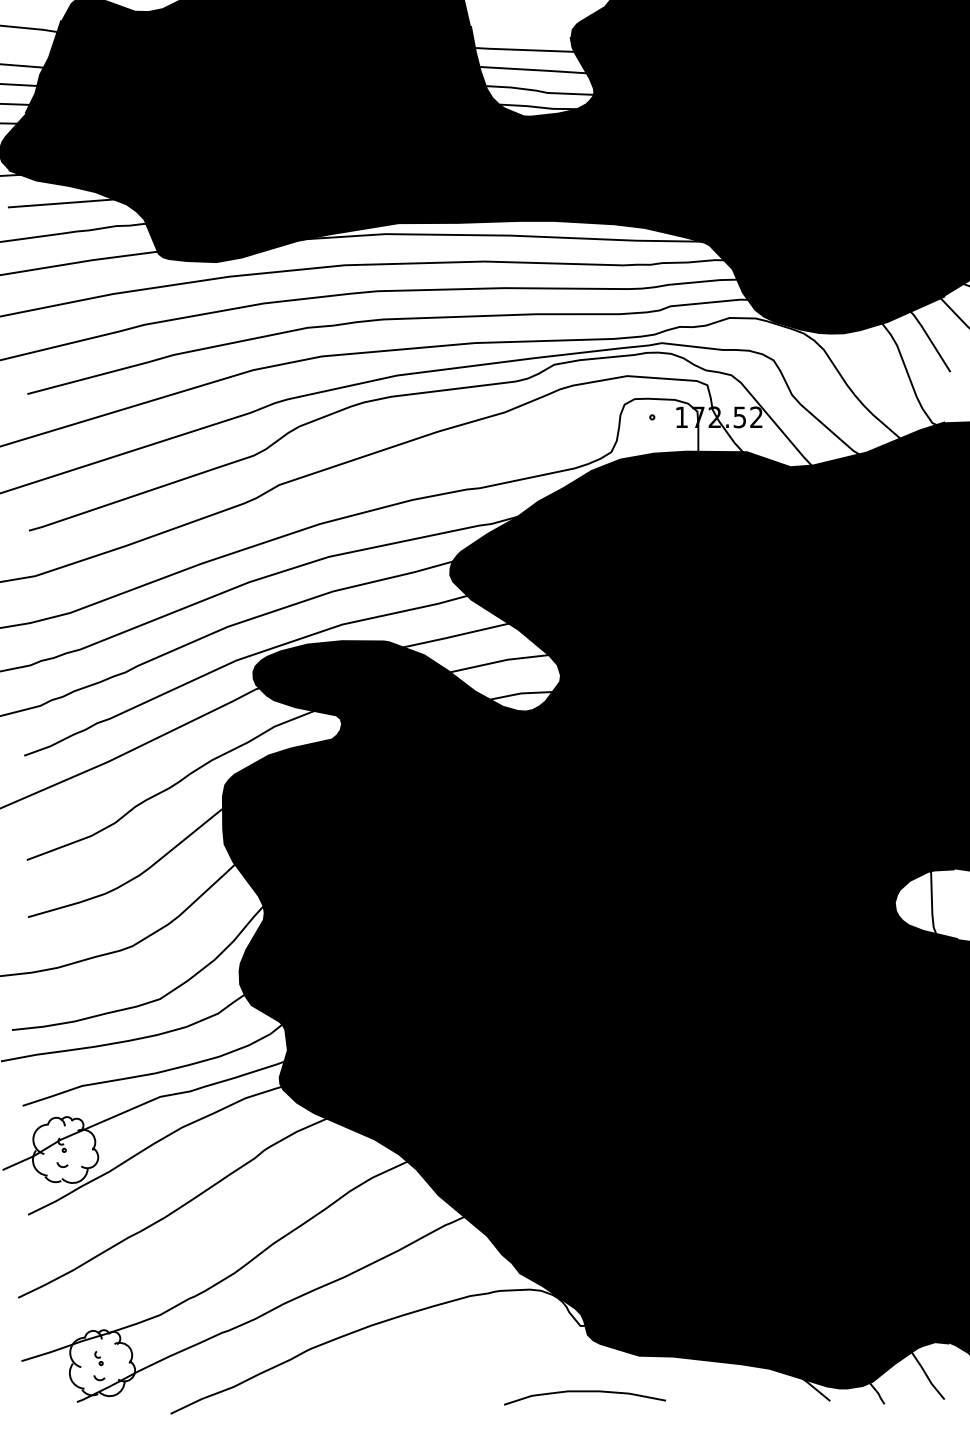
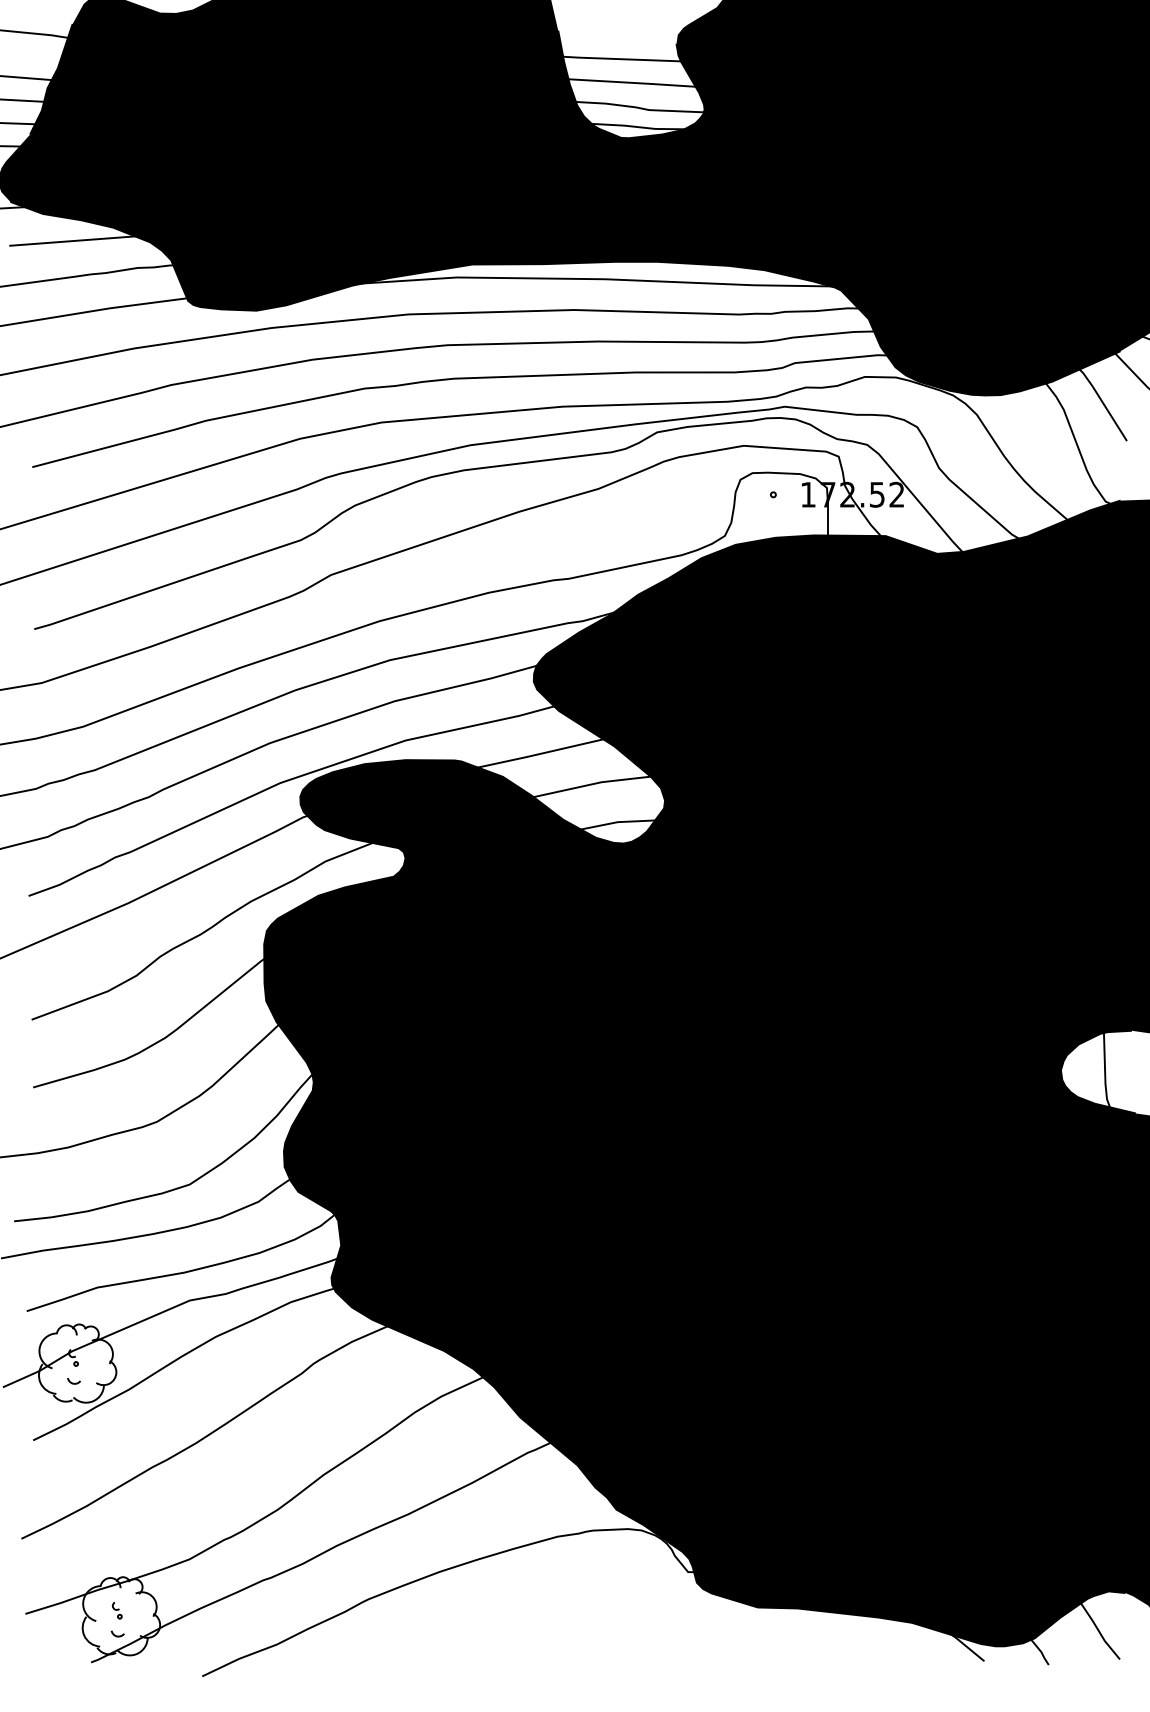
curve: (584, 1392) -> (692, 1651), removed

